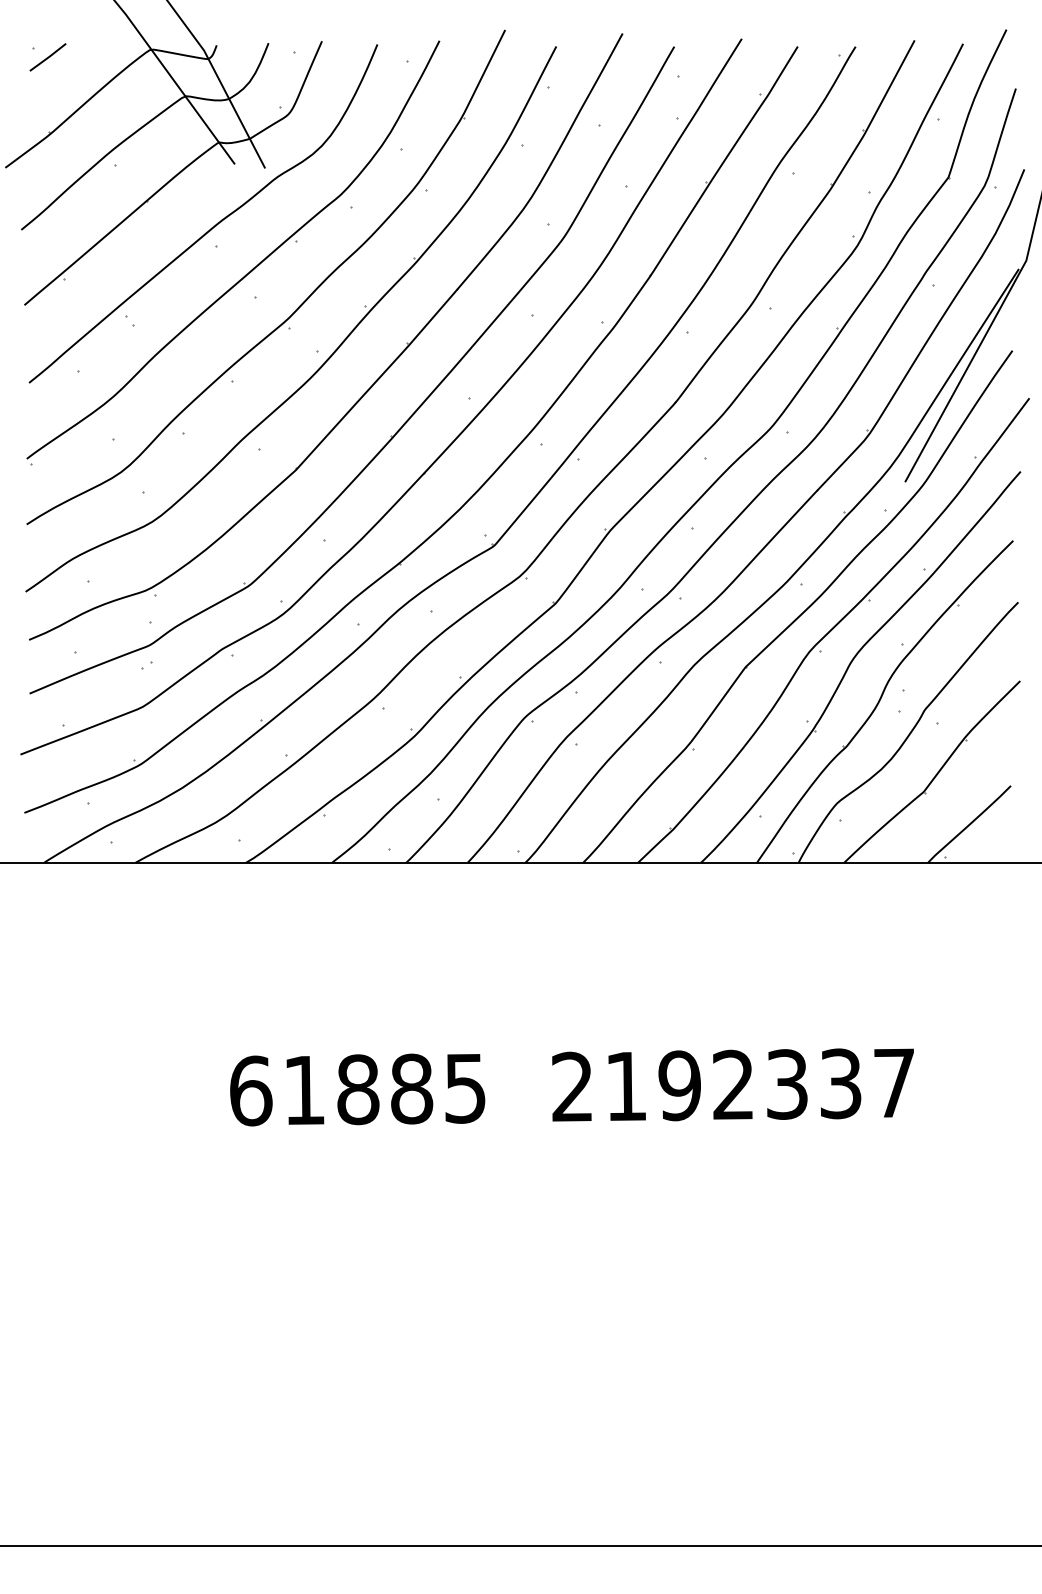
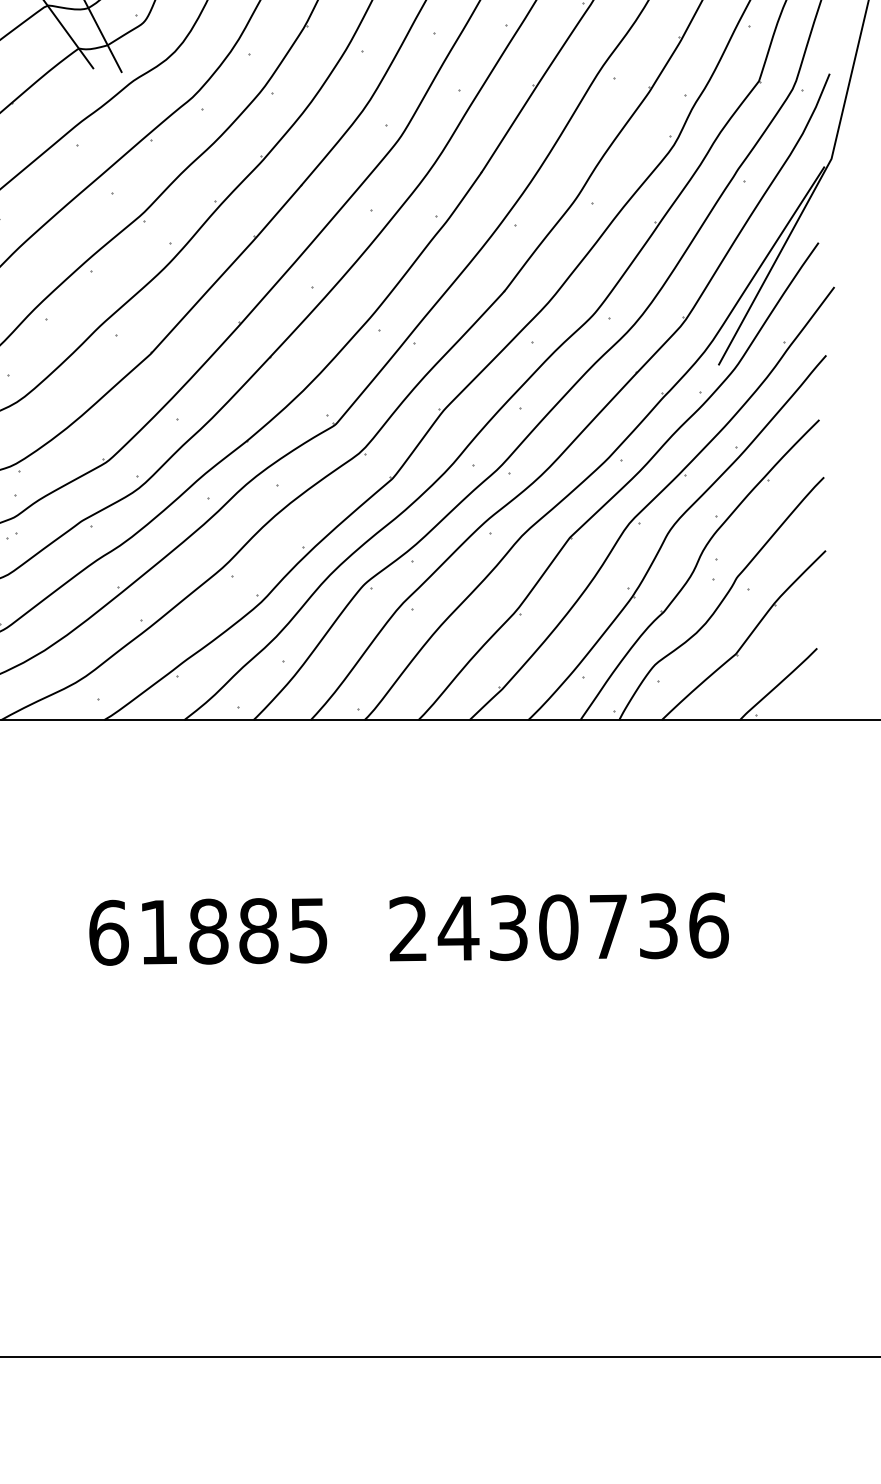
text: (759, 1084) -> (582, 926), 2192337 -> 2430736

